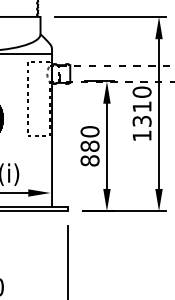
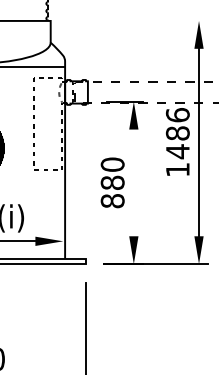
line: (110, 16) -> (138, 20), removed
text: (141, 106) -> (177, 133), 1310 -> 1486
line: (106, 145) -> (133, 181), removed

